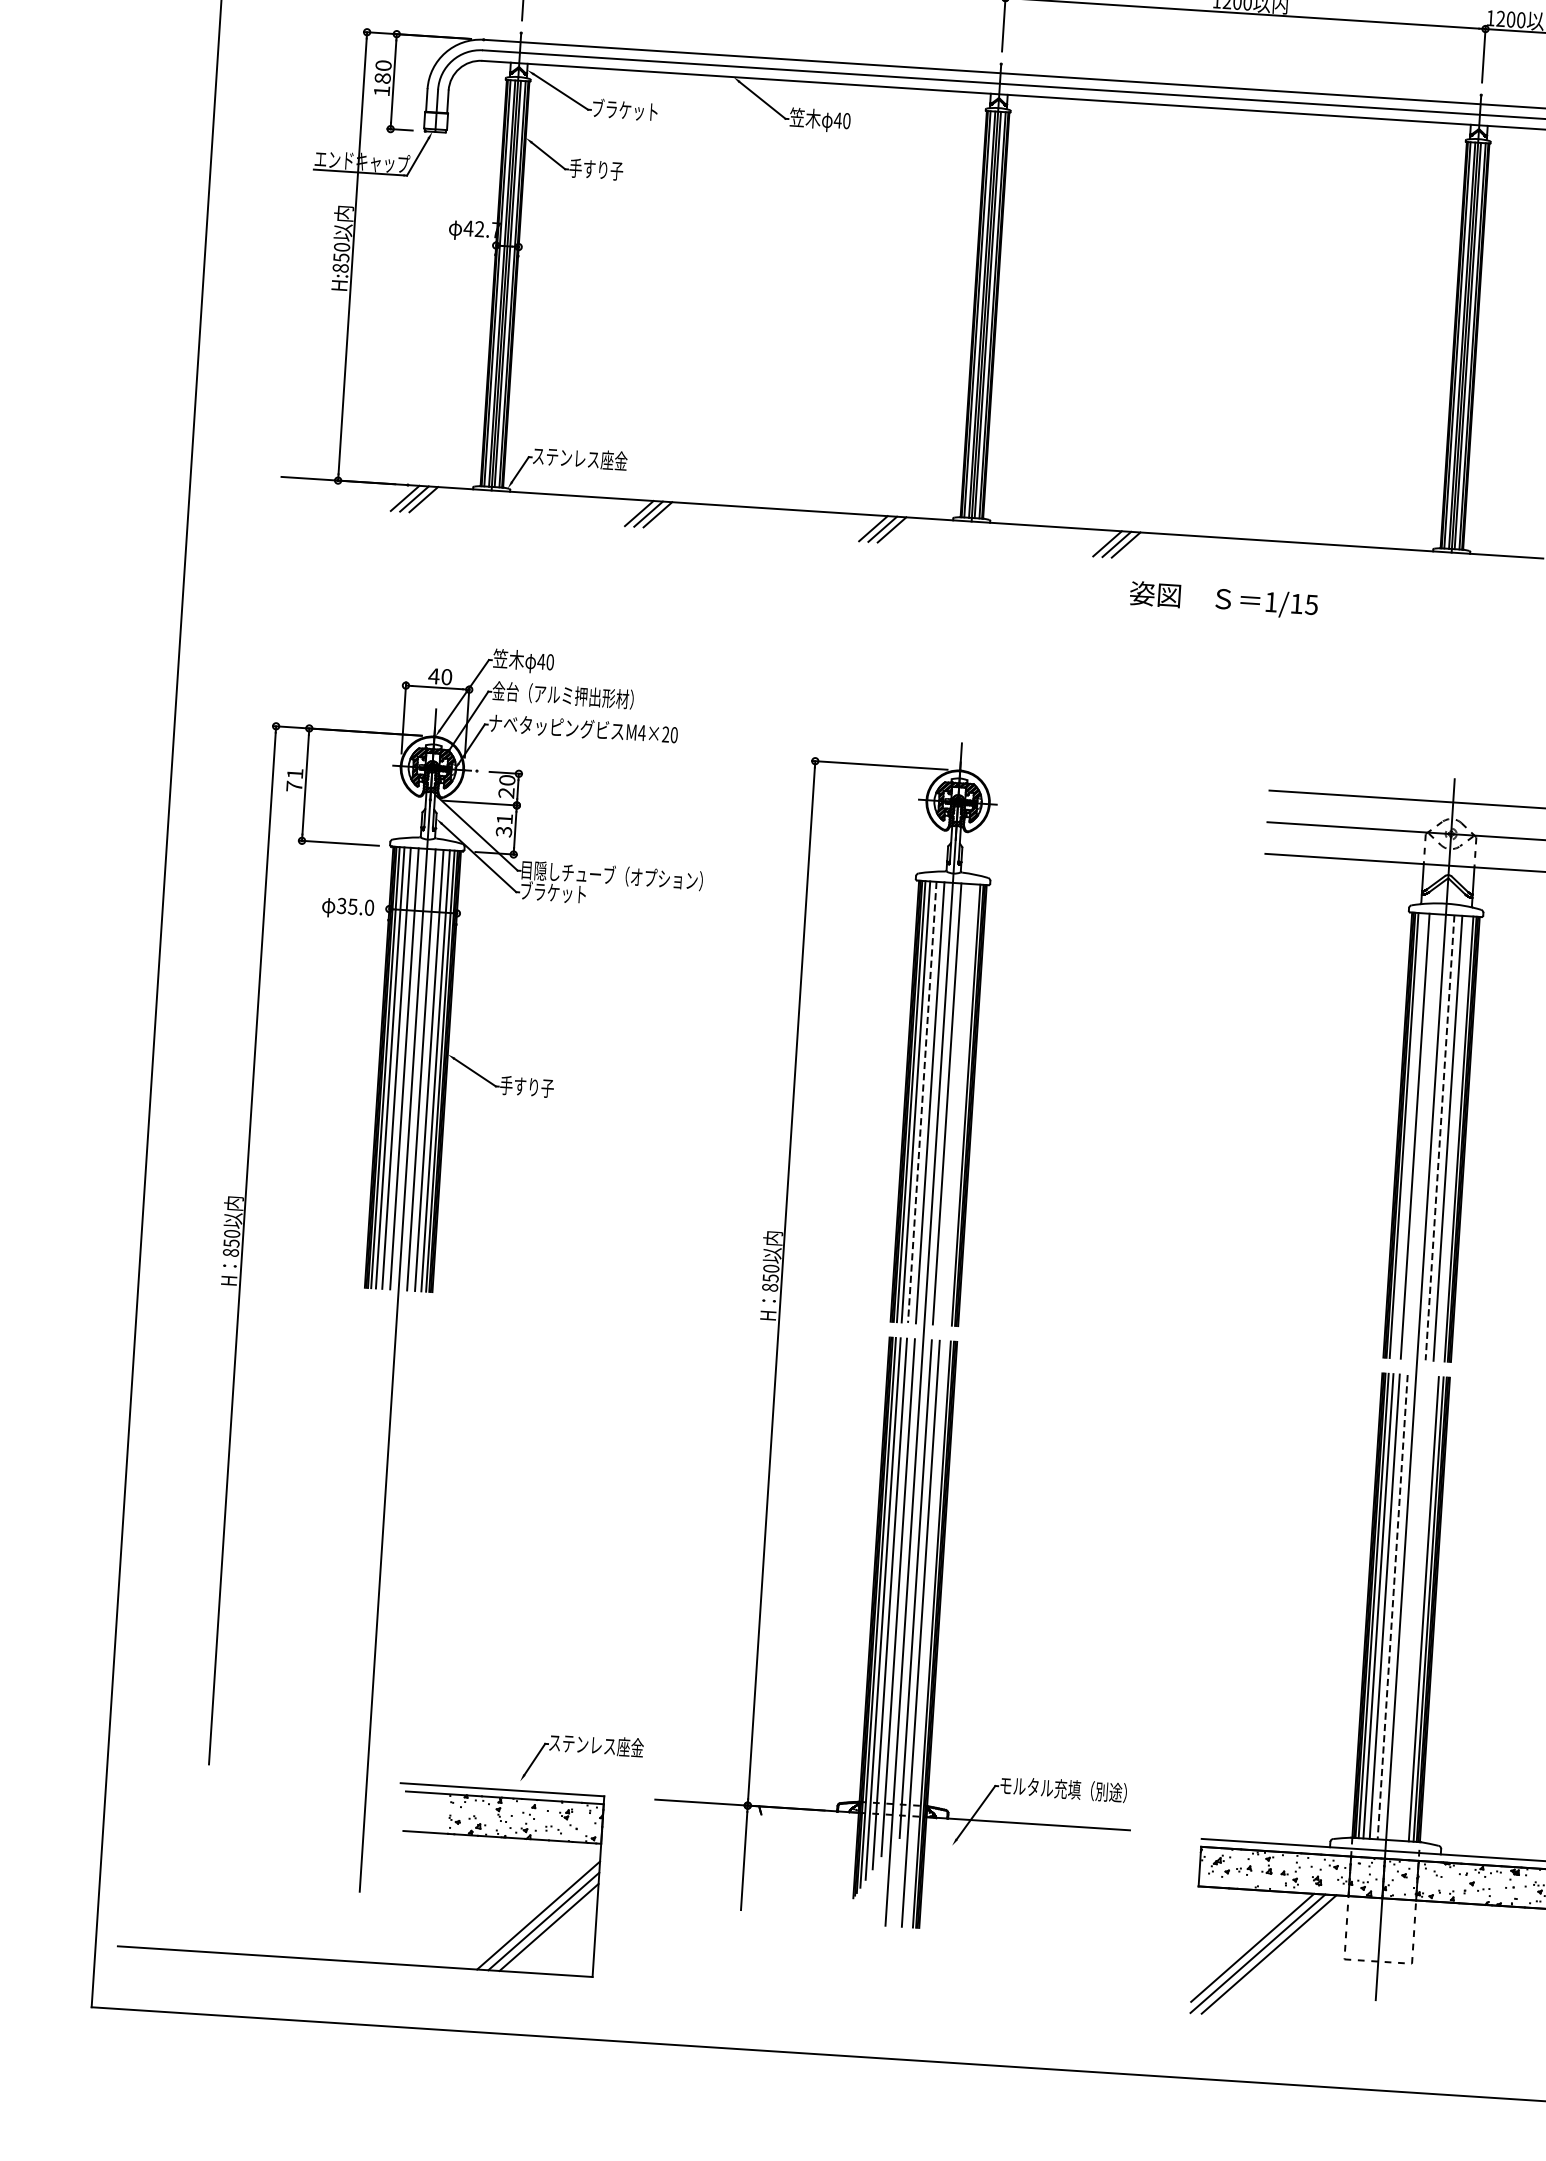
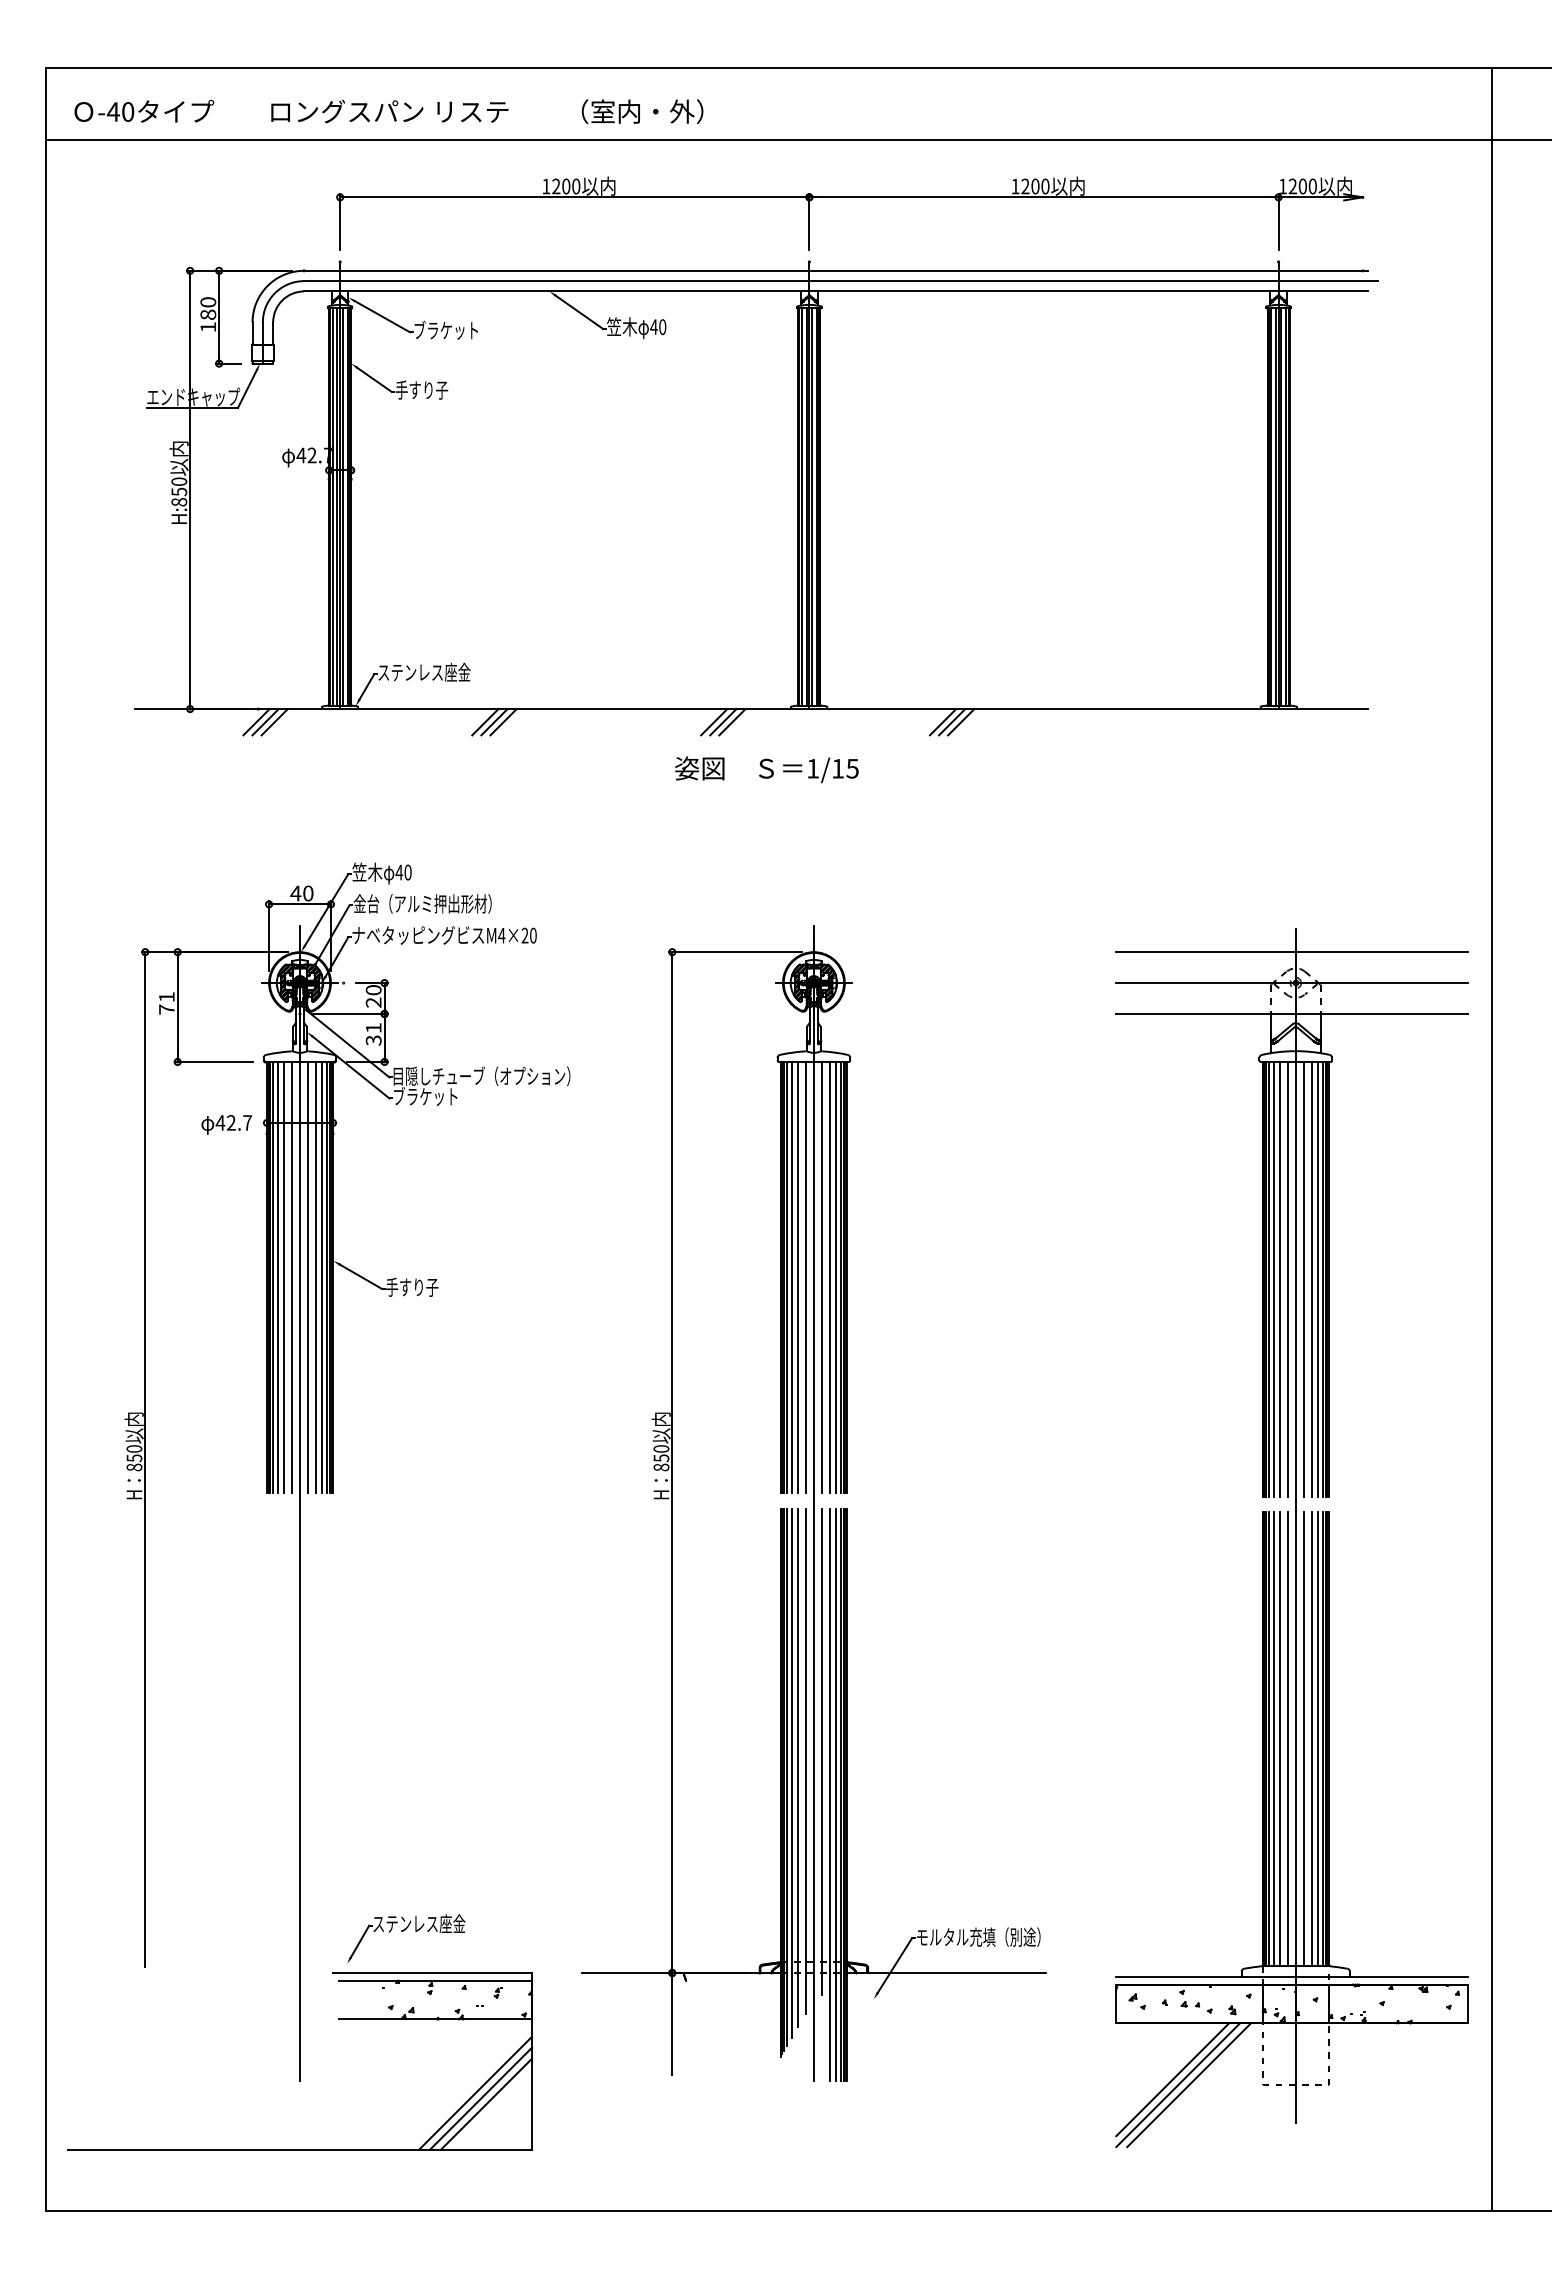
text: (1223, 599) -> (766, 769), moved
text: (355, 906) -> (233, 1122), 35.0 -> 42.7
line: (921, 1102) -> (797, 1277), dashed -> solid
line: (954, 1104) -> (829, 1277), added
line: (961, 1104) -> (836, 1277), added
line: (1408, 1134) -> (1273, 1278), added
line: (1423, 1135) -> (1287, 1278), added
line: (1440, 1137) -> (1304, 1279), dashed -> solid
line: (1454, 1137) -> (1318, 1278), added
line: (1392, 1607) -> (1287, 1739), dashed -> solid
line: (1410, 1608) -> (1304, 1739), added
line: (1417, 1608) -> (1311, 1739), added
line: (927, 1633) -> (836, 1794), added
part: (579, 1752) -> (403, 1931), moved

